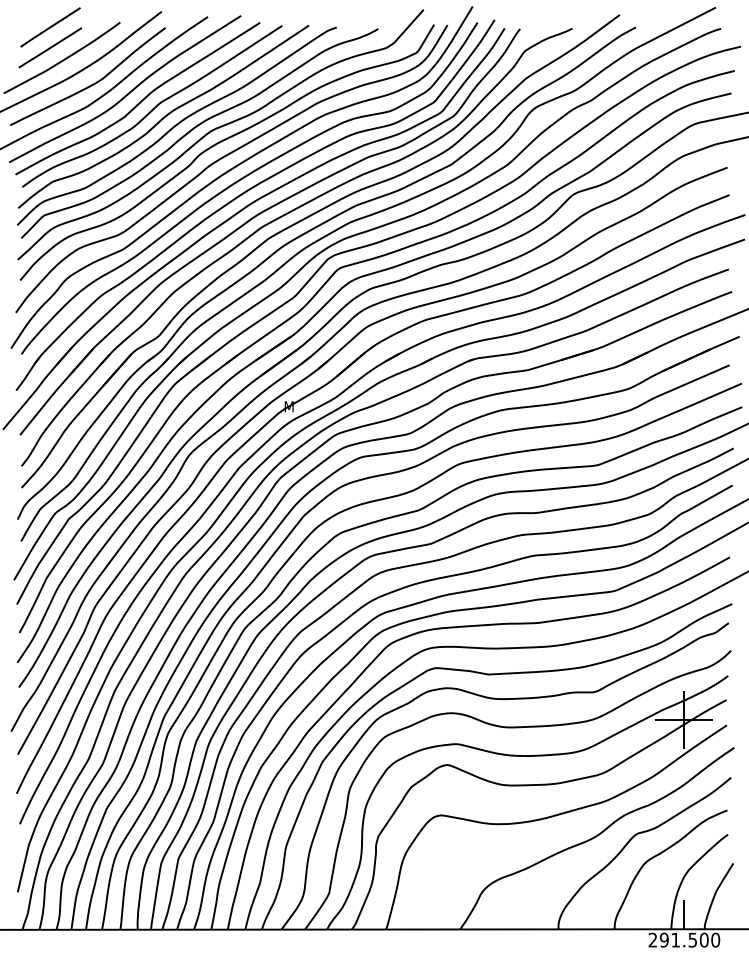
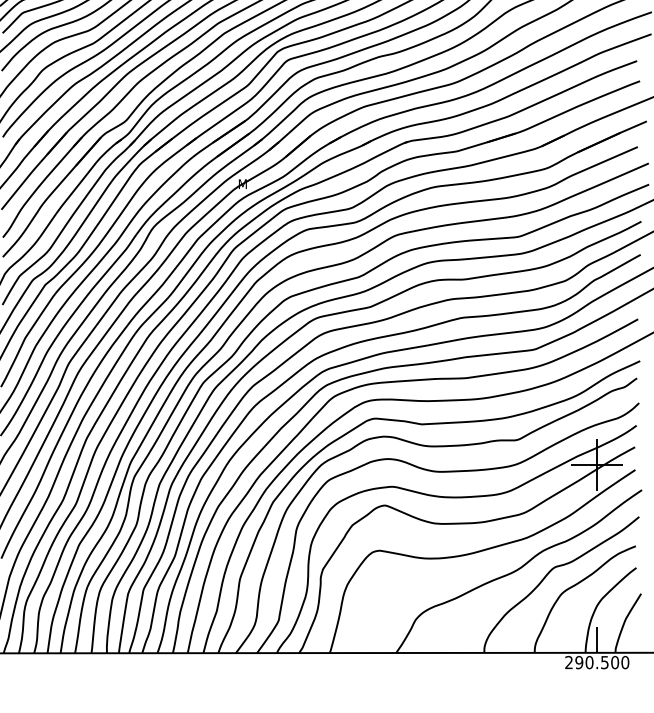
text: (675, 939) -> (589, 662), 291.500 -> 290.500

